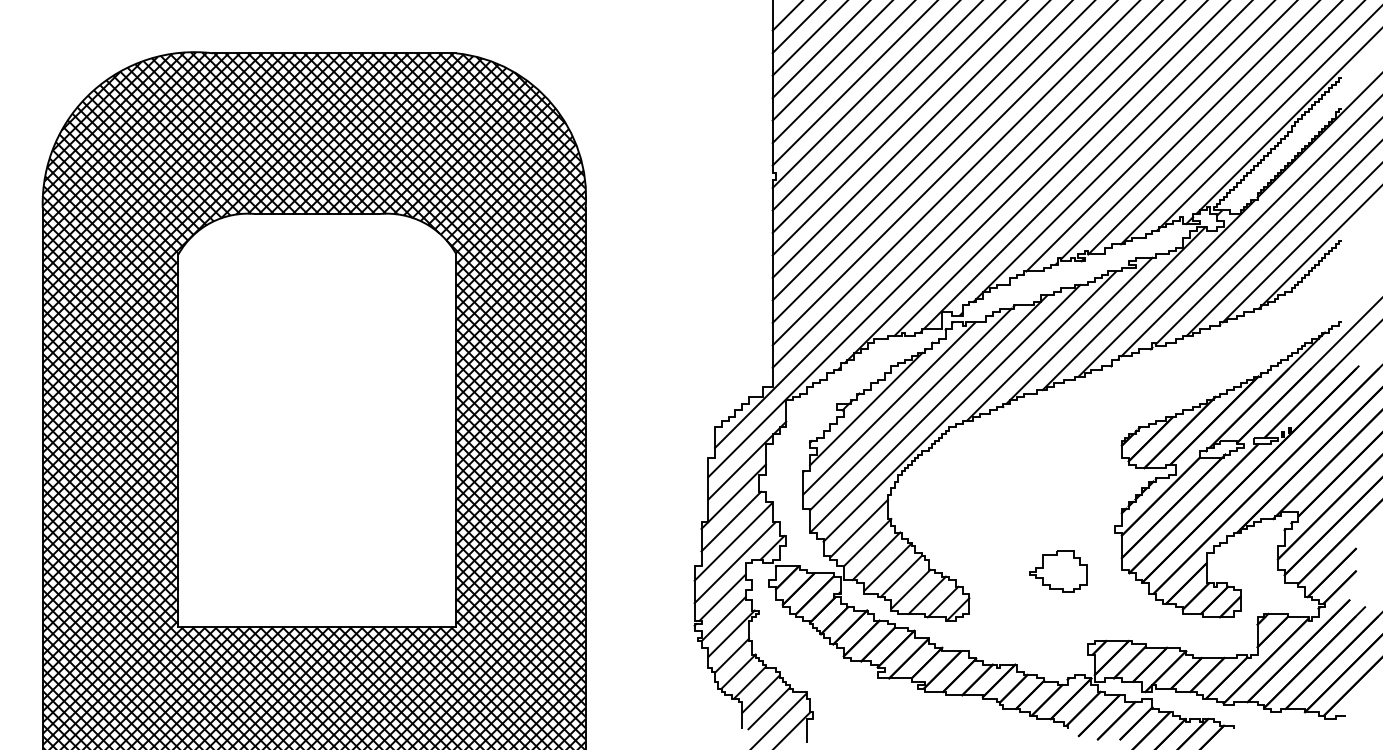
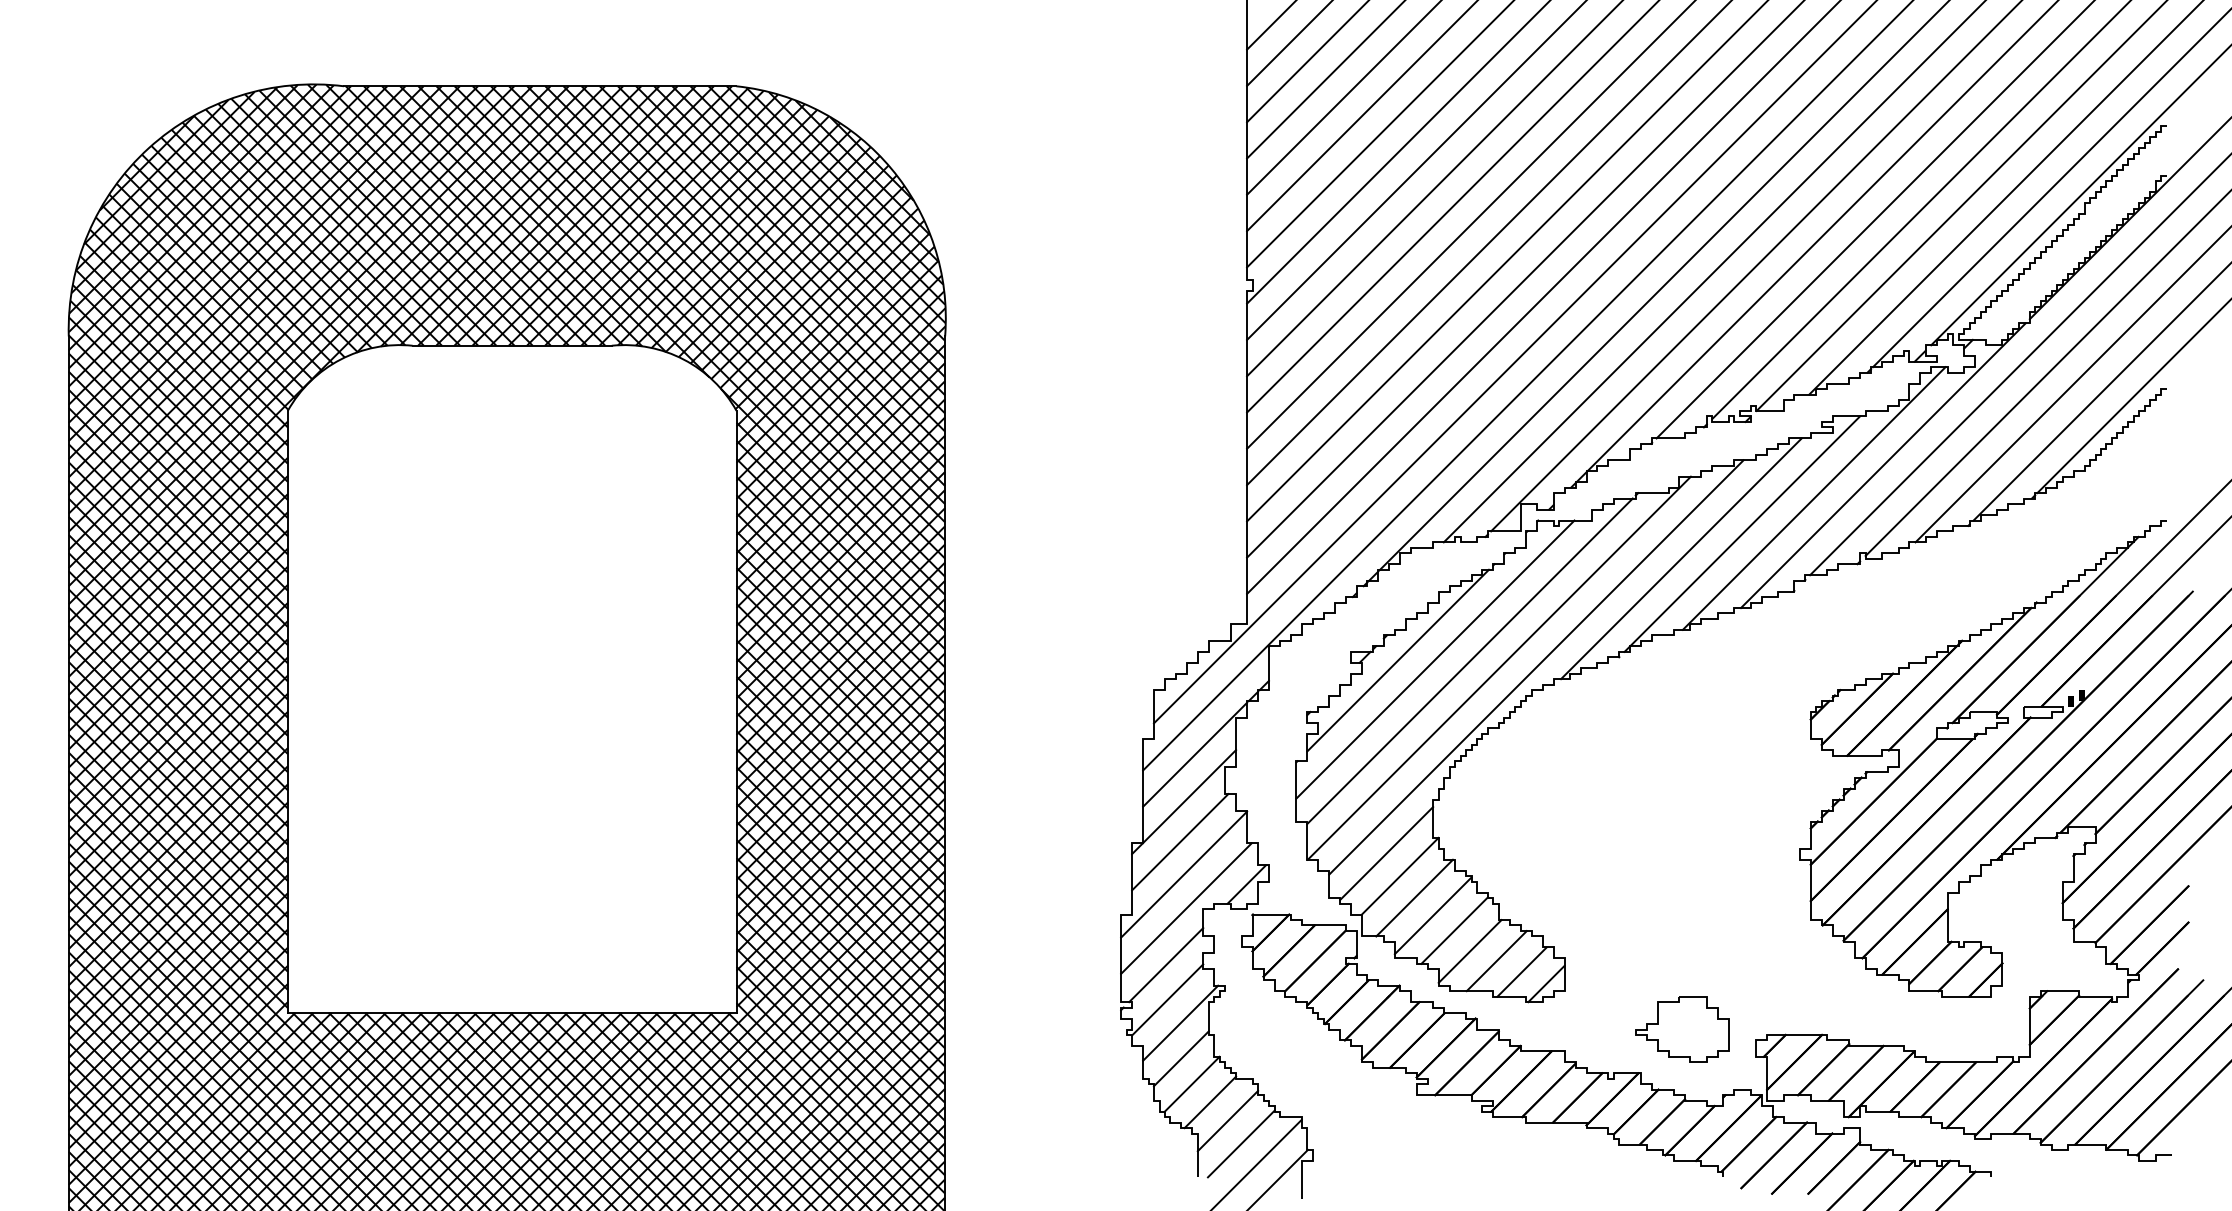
part: (1058, 571) -> (1682, 1029), moved

